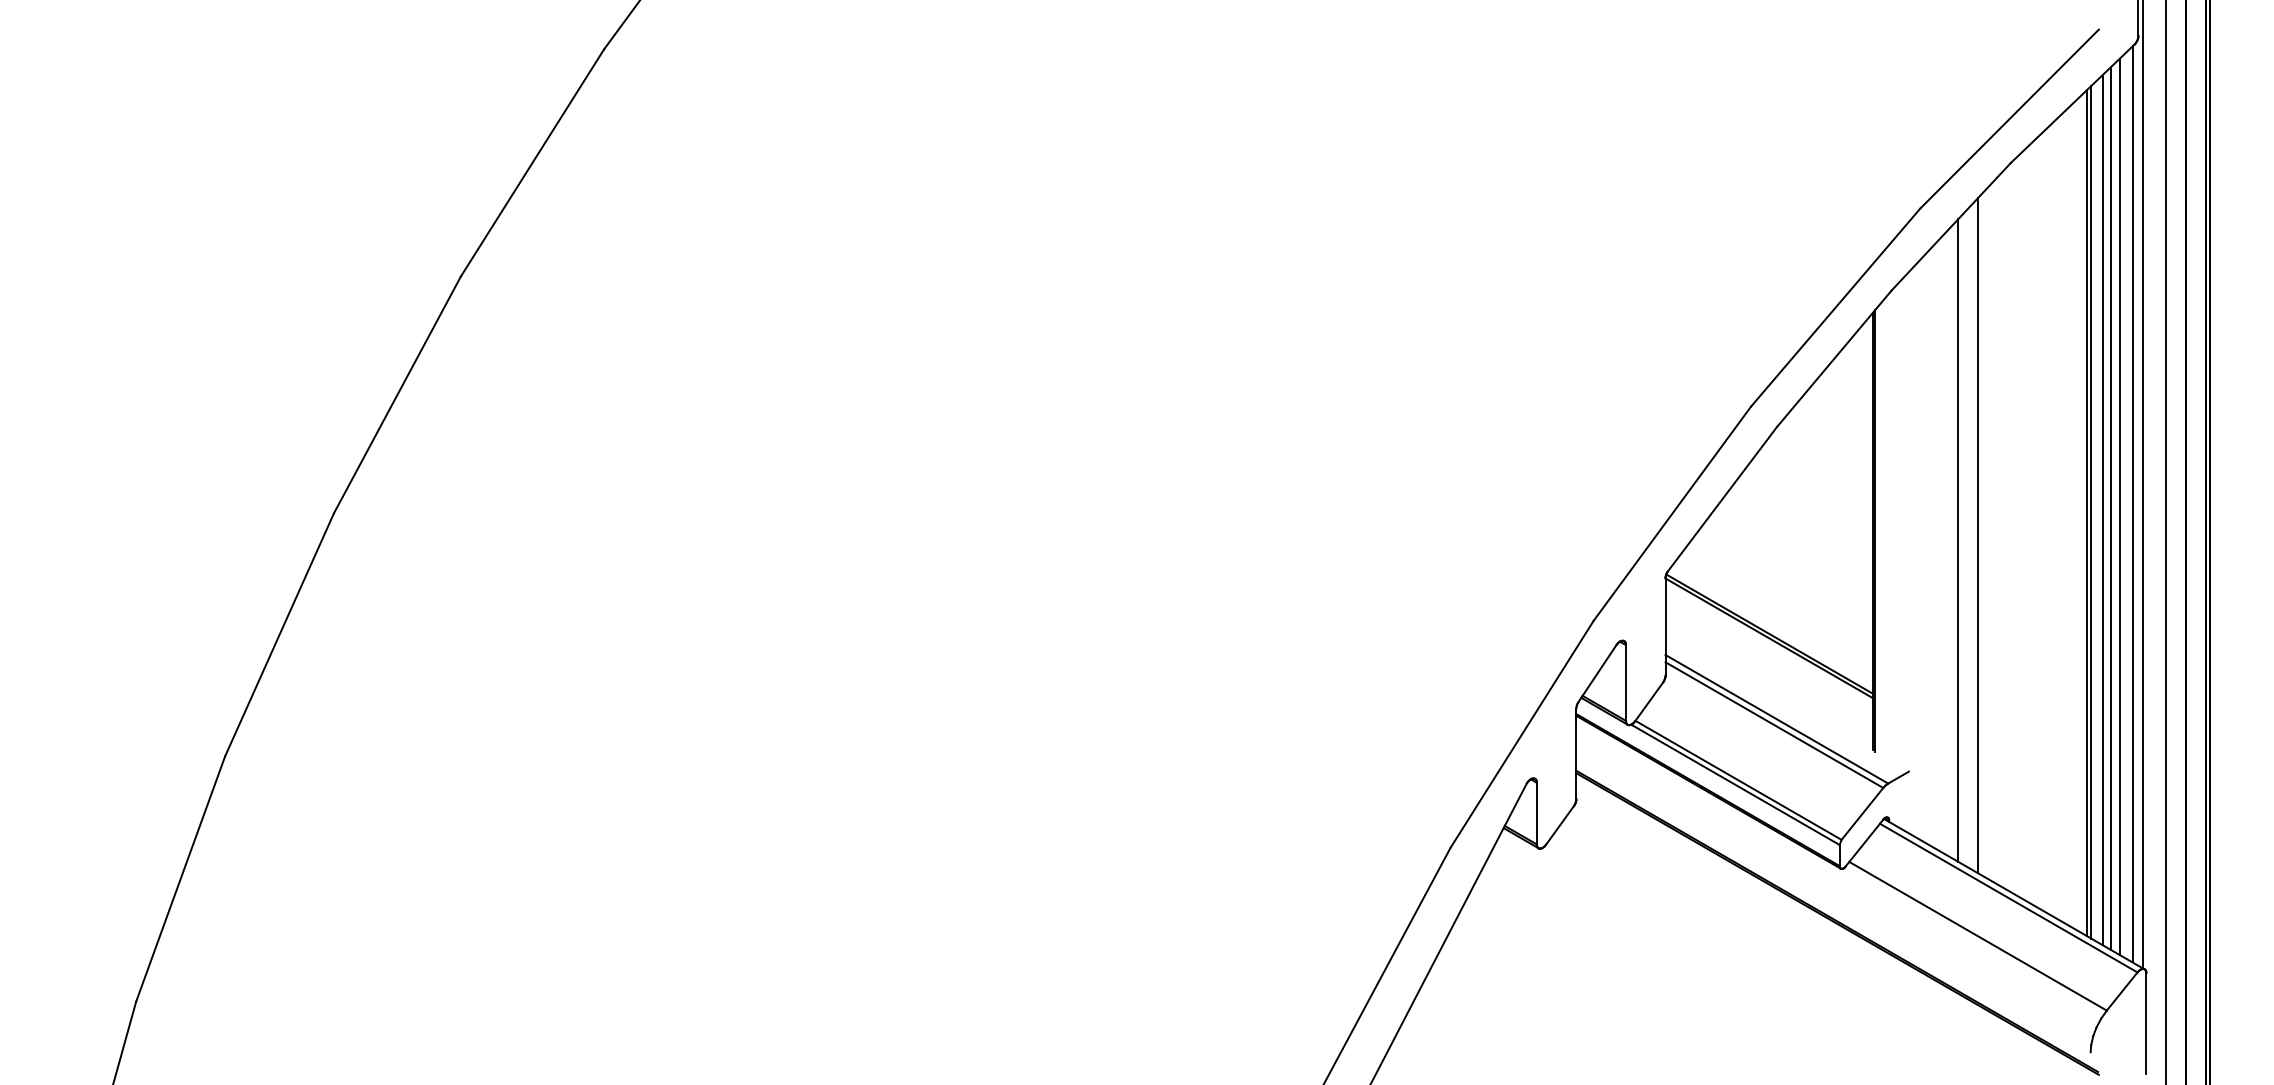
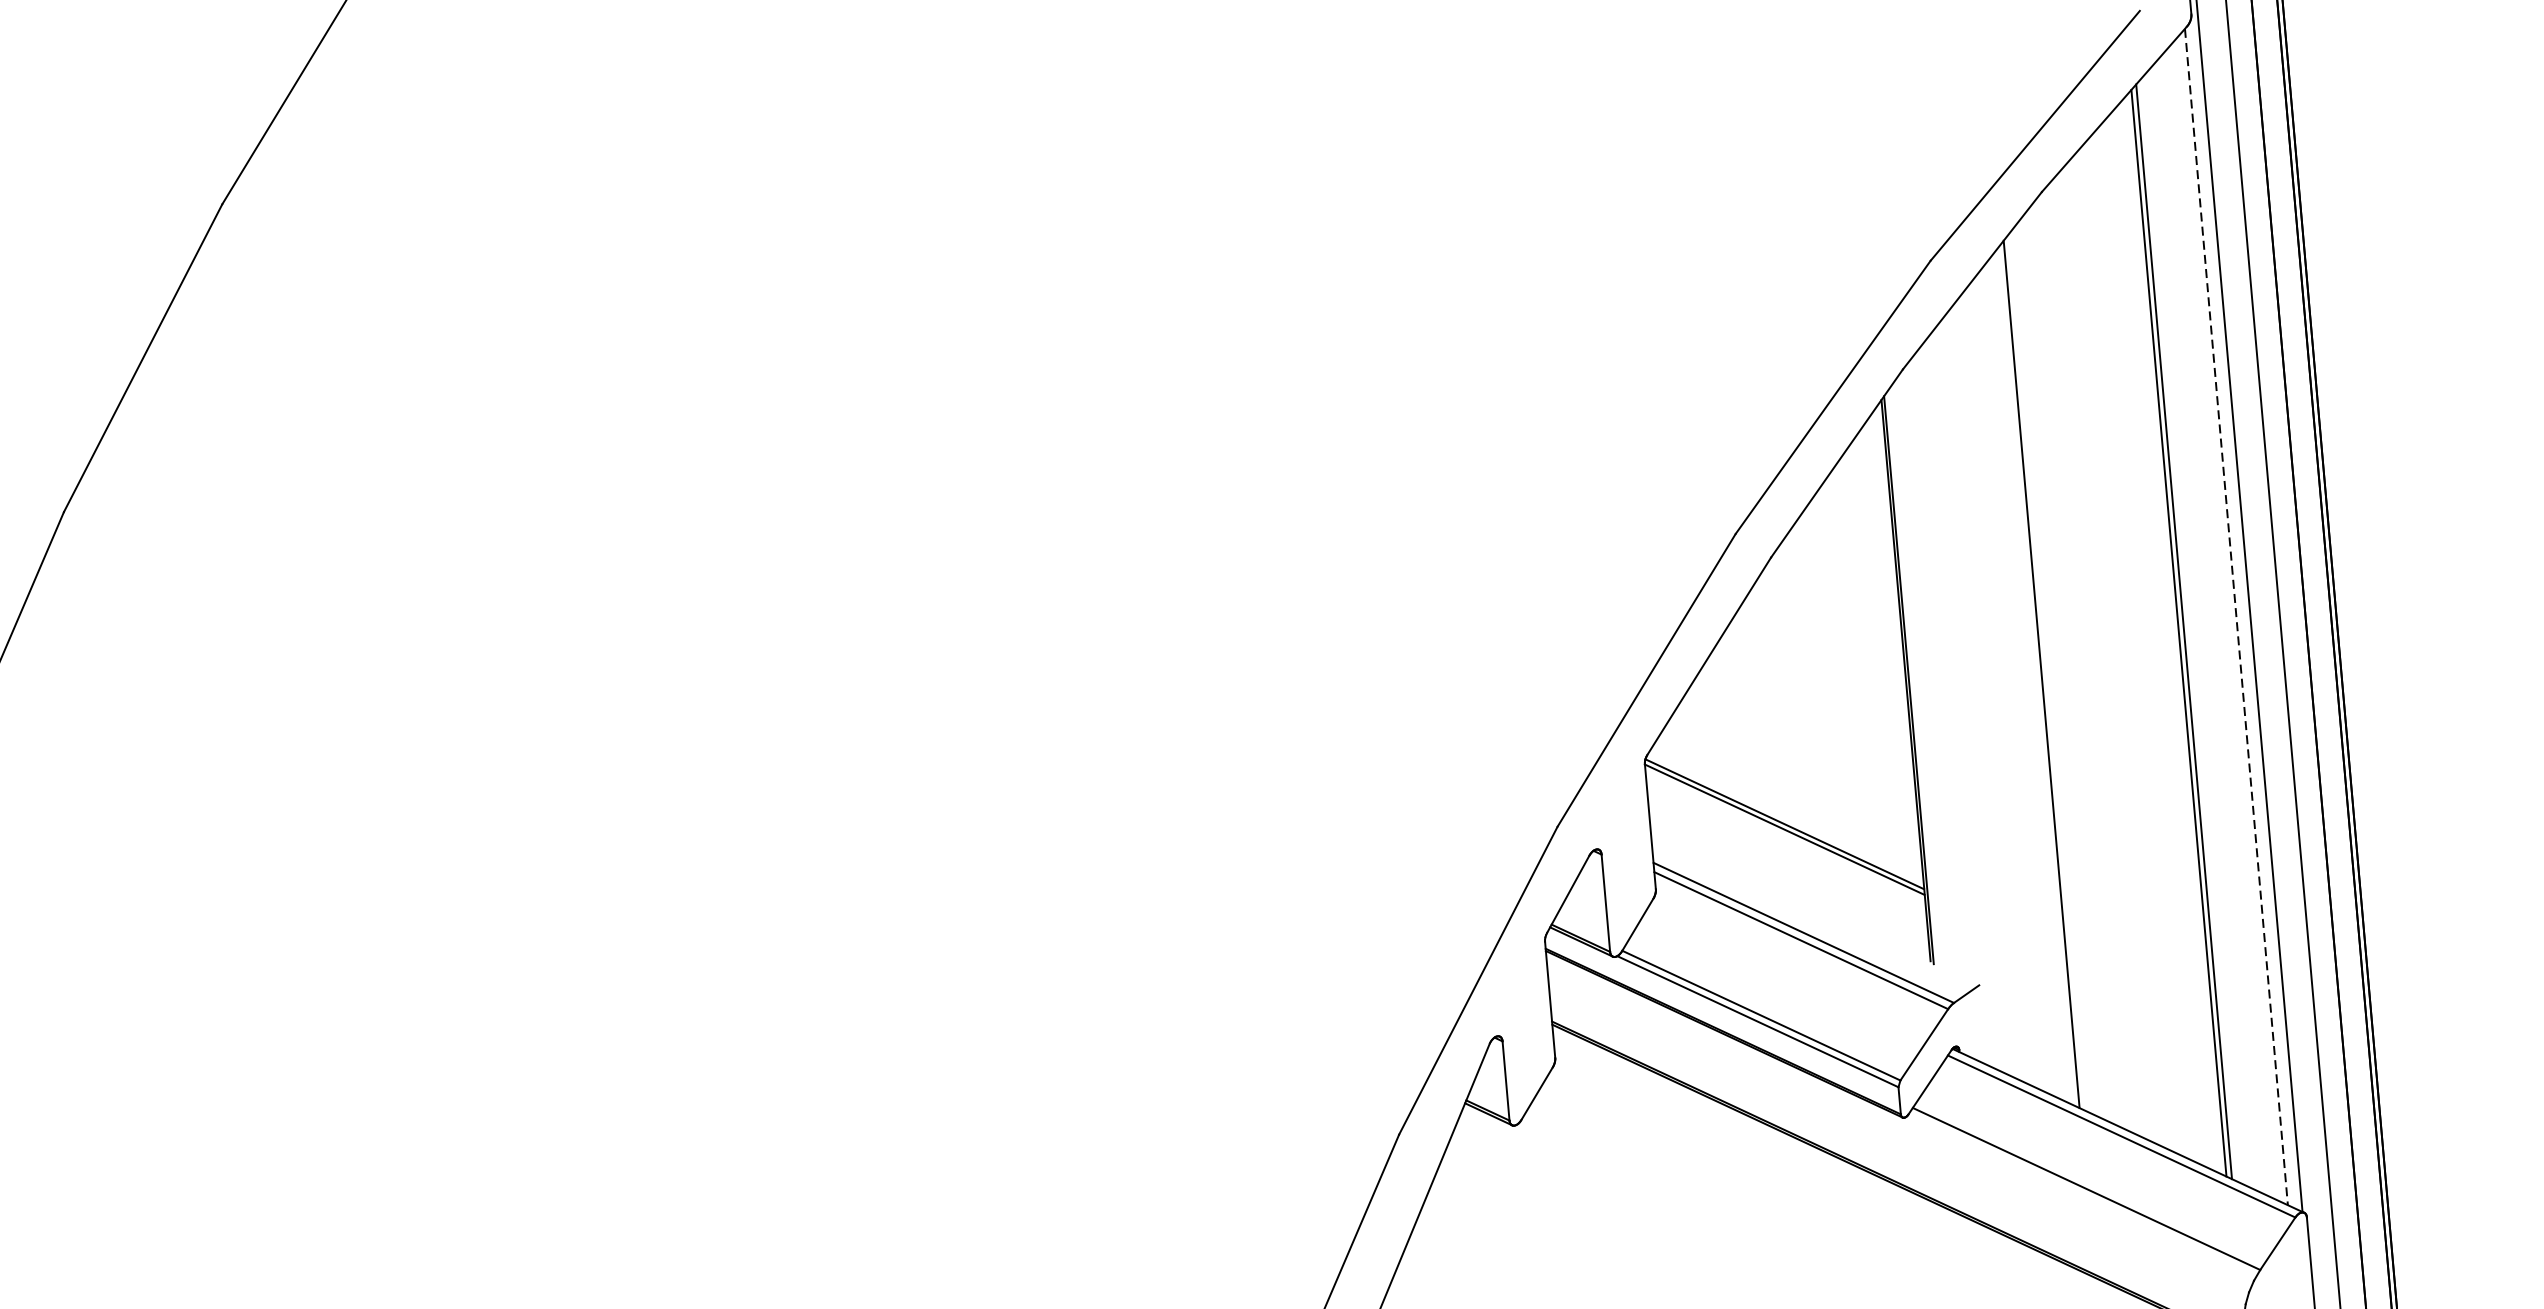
line: (2132, 504) -> (2236, 617), solid -> dashed
line: (2119, 506) -> (2219, 621), removed
line: (2111, 508) -> (2209, 624), removed
line: (2102, 509) -> (2198, 626), removed
line: (1958, 540) -> (2016, 682), removed

